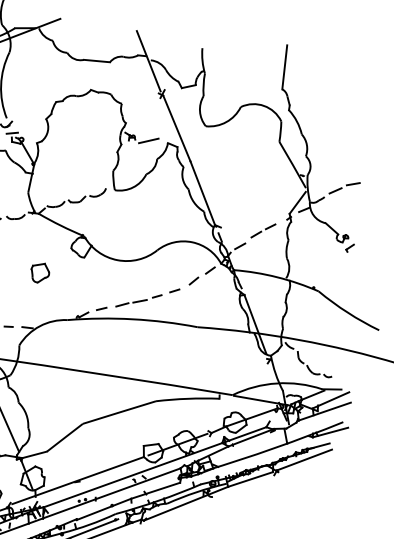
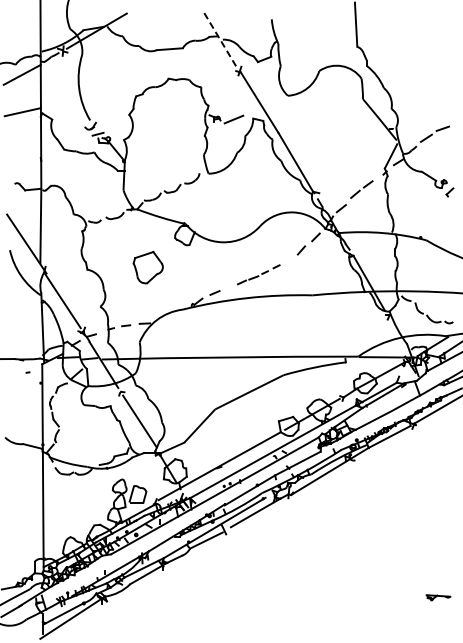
line: (149, 61) -> (221, 41), solid -> dashed
part: (40, 272) -> (148, 267), size x1.6
part: (147, 297) -> (258, 274), size x0.7

